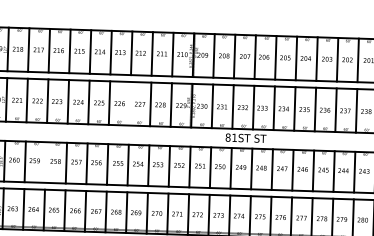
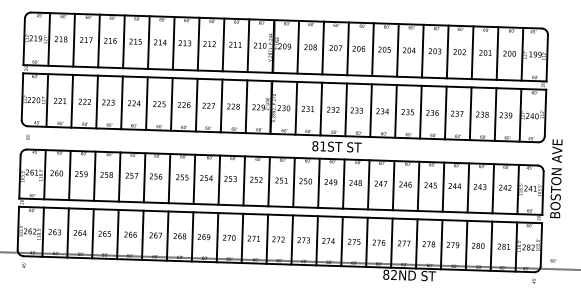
line: (129, 103) -> (196, 104), added
line: (45, 161) -> (94, 175), added

